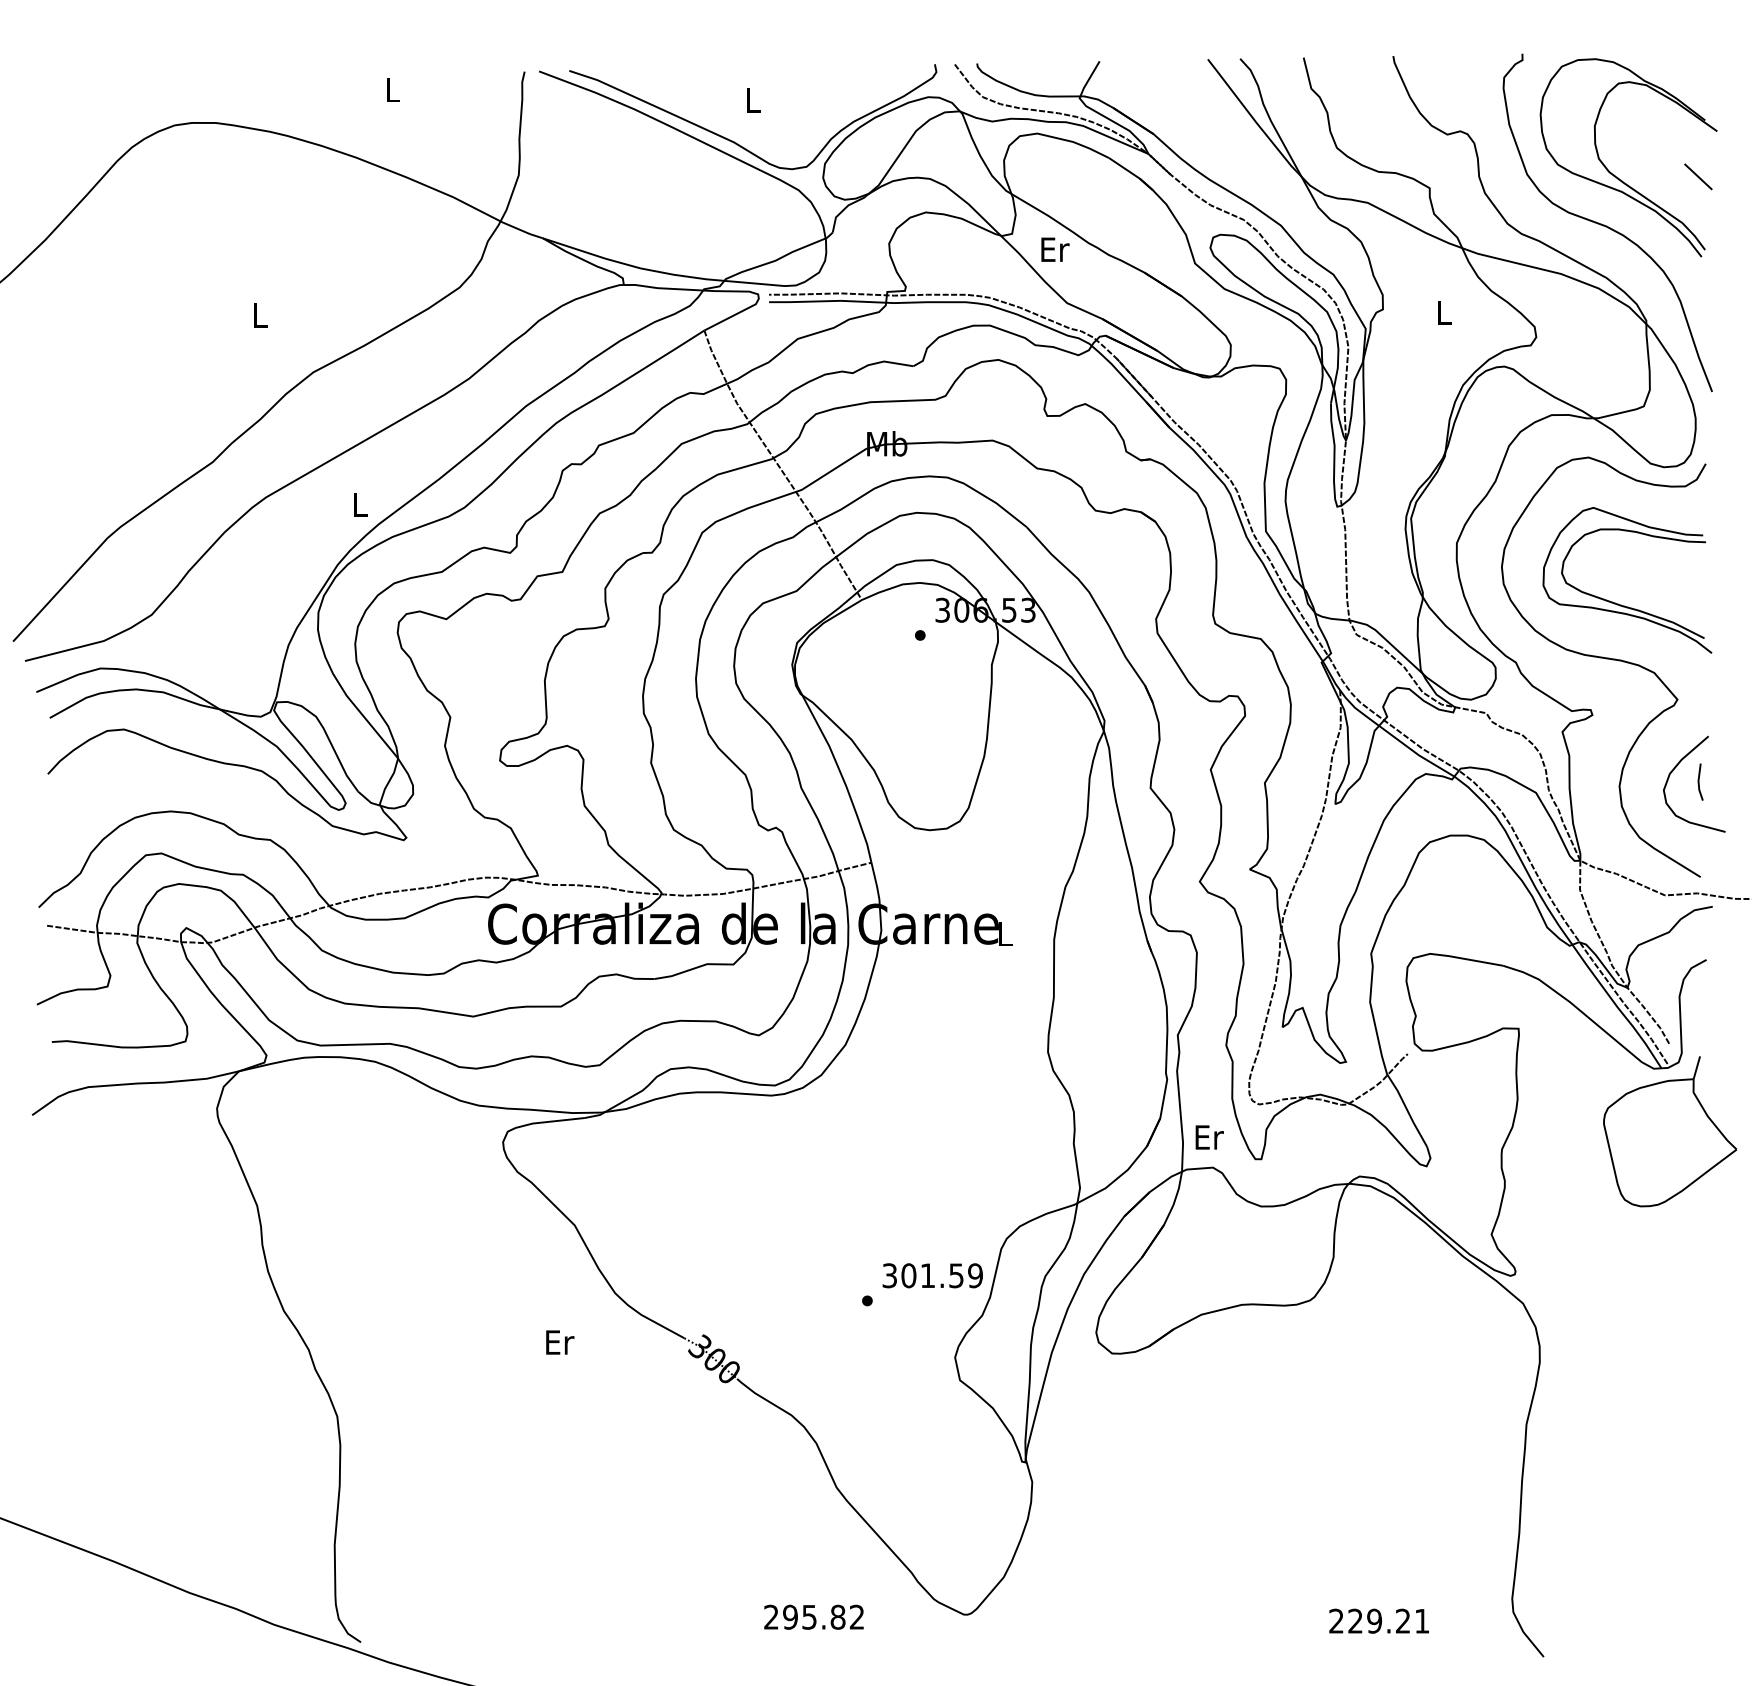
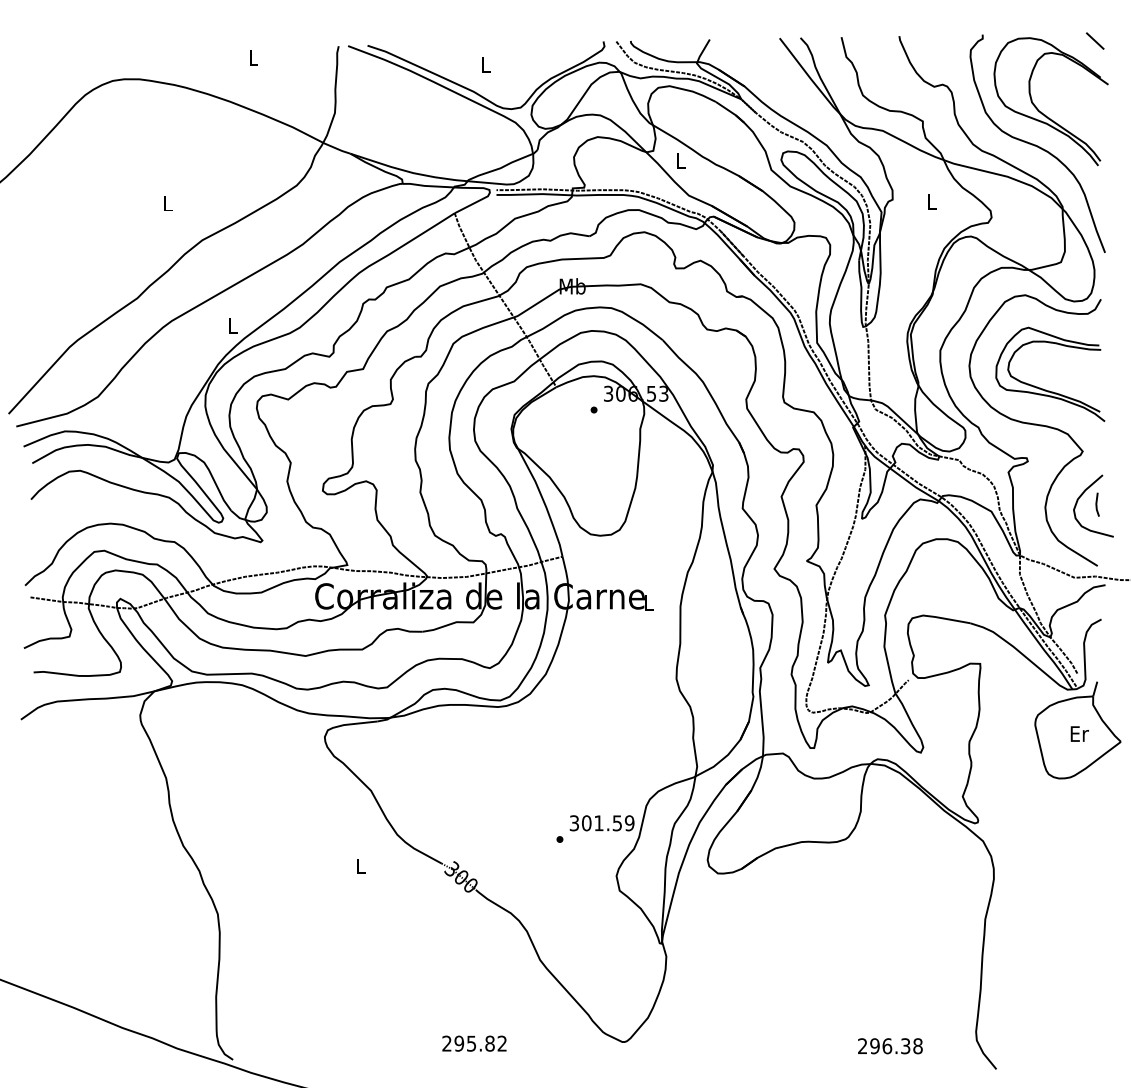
line: (1698, 175) -> (1095, 40), moved
text: (1055, 248) -> (681, 160), Er -> L
text: (1209, 1136) -> (1079, 733), moved
text: (559, 1342) -> (361, 866), Er -> L
text: (814, 1616) -> (474, 1043), moved
text: (1388, 1621) -> (896, 1046), 229.21 -> 296.38

